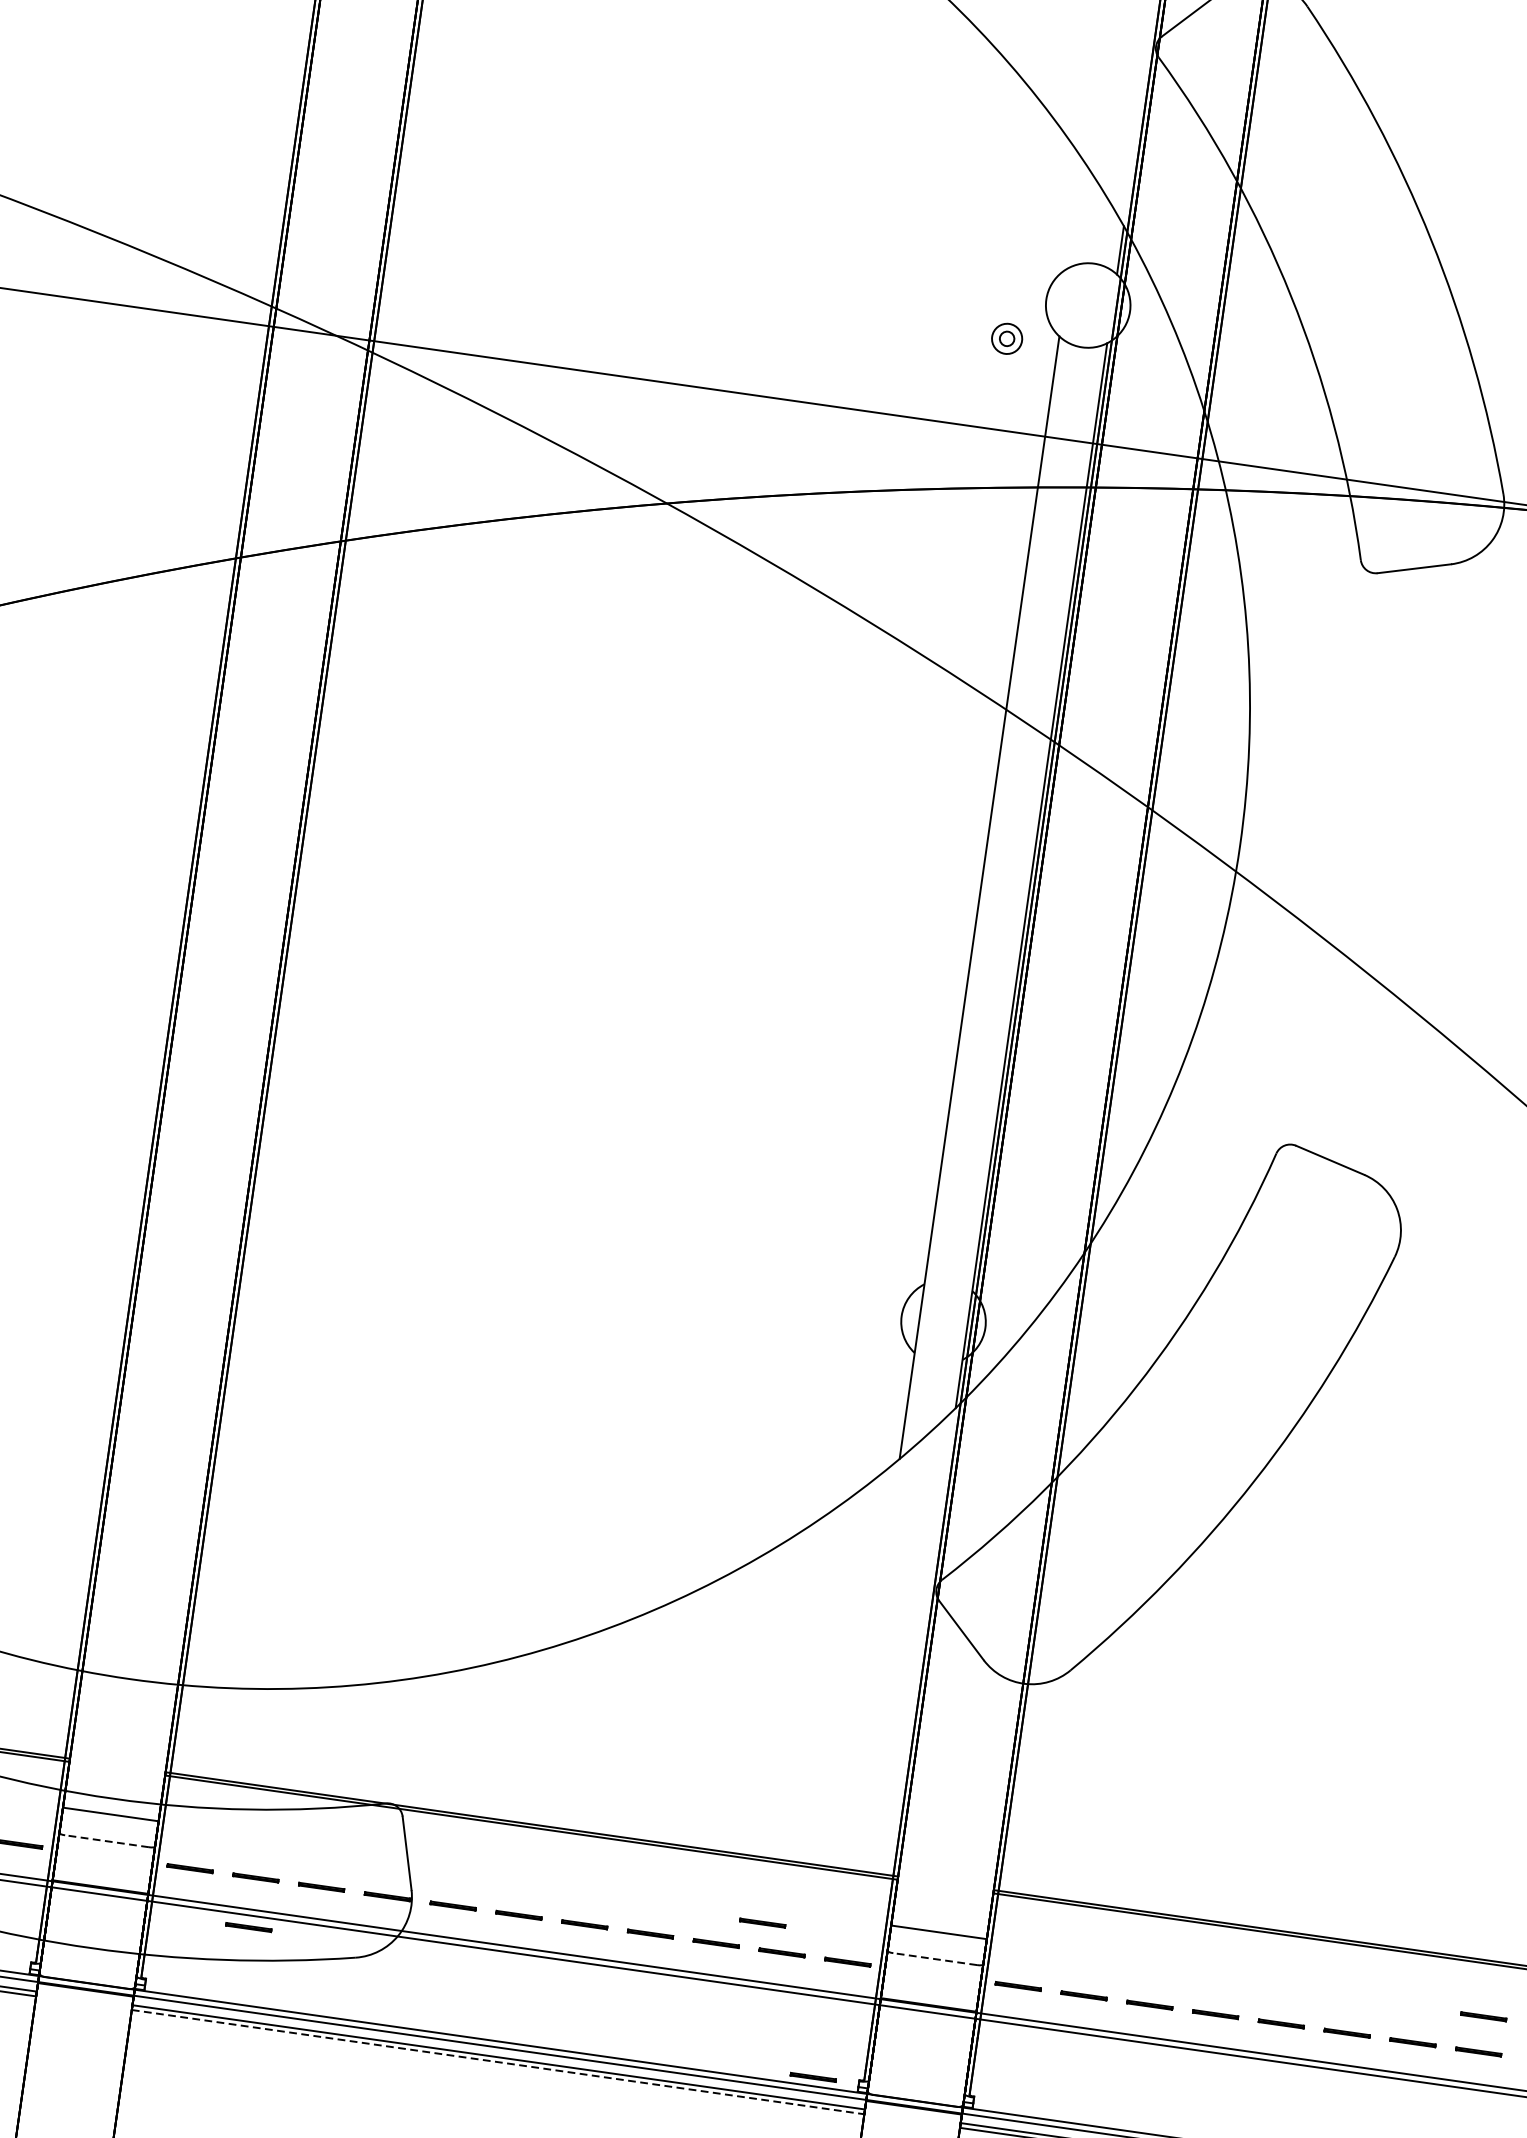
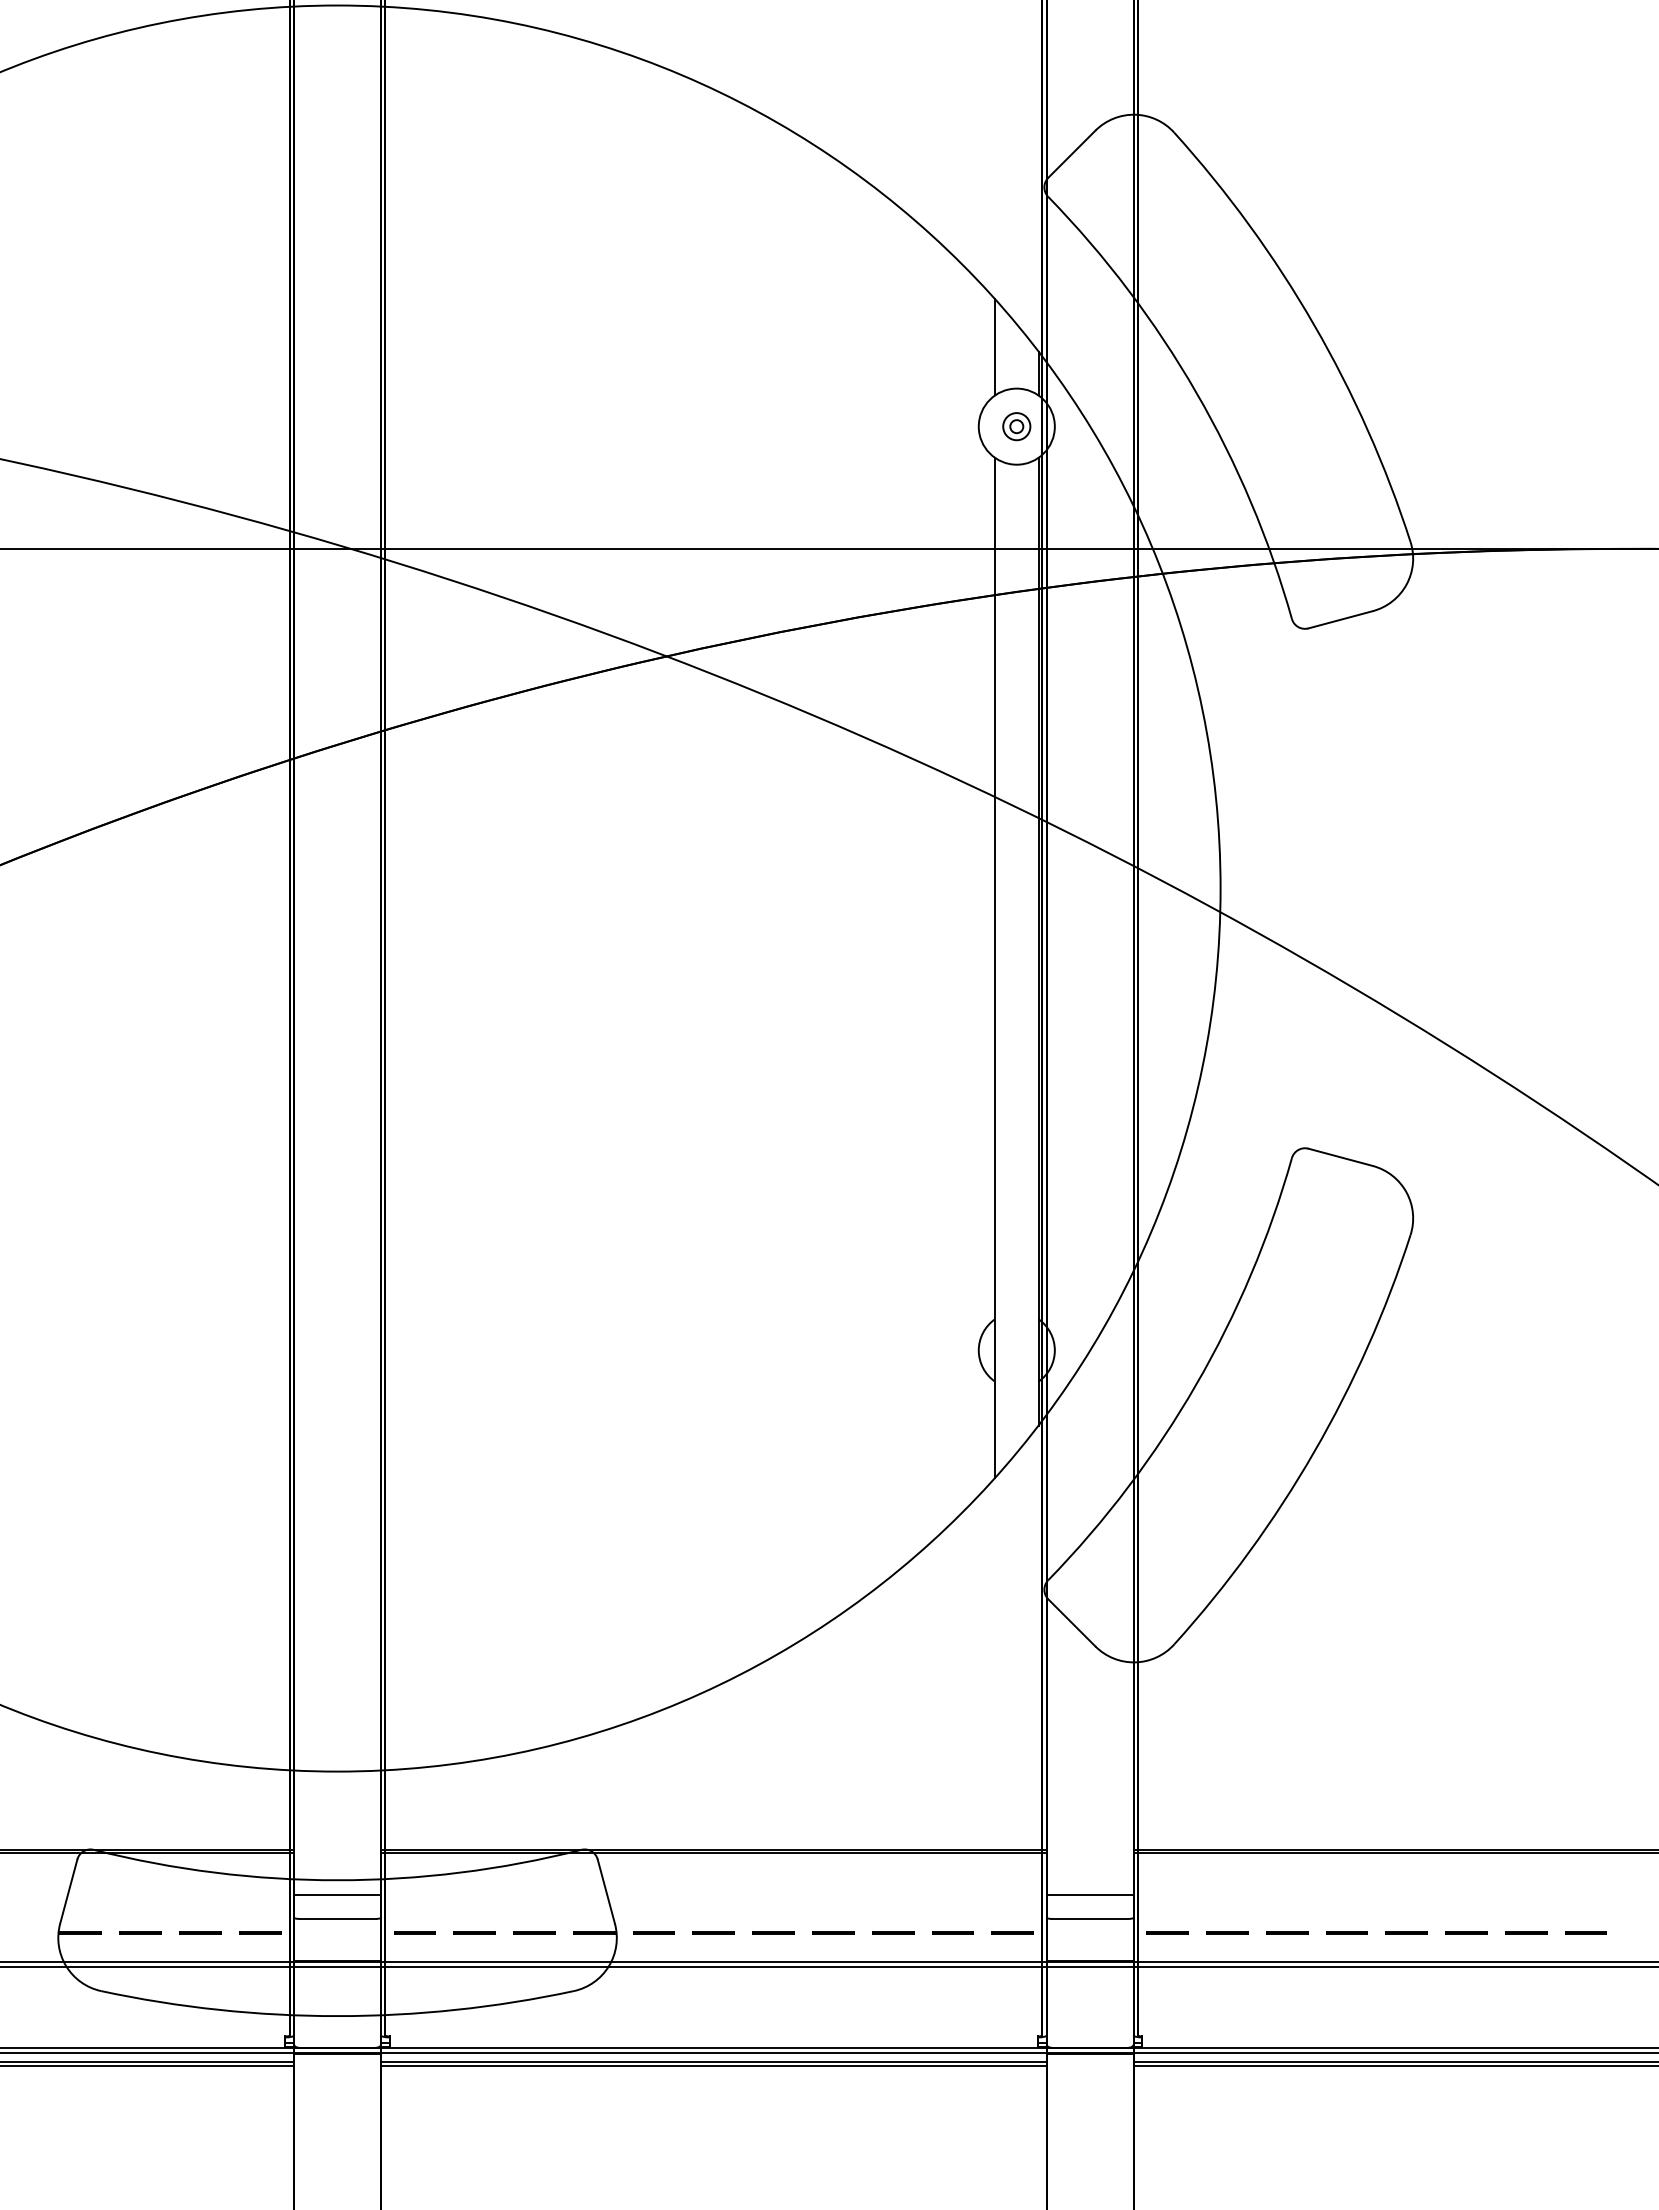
line: (1077, 215) -> (995, 347), added
part: (1006, 338) -> (1016, 426), moved
line: (107, 1840) -> (337, 1918), dashed -> solid
line: (762, 1922) -> (931, 1908), removed
line: (248, 1927) -> (474, 1977), removed
line: (934, 1958) -> (1089, 1918), dashed -> solid
line: (1483, 2016) -> (1585, 1900), removed
line: (497, 2062) -> (713, 2066), dashed -> solid
line: (813, 2077) -> (996, 2039), removed

